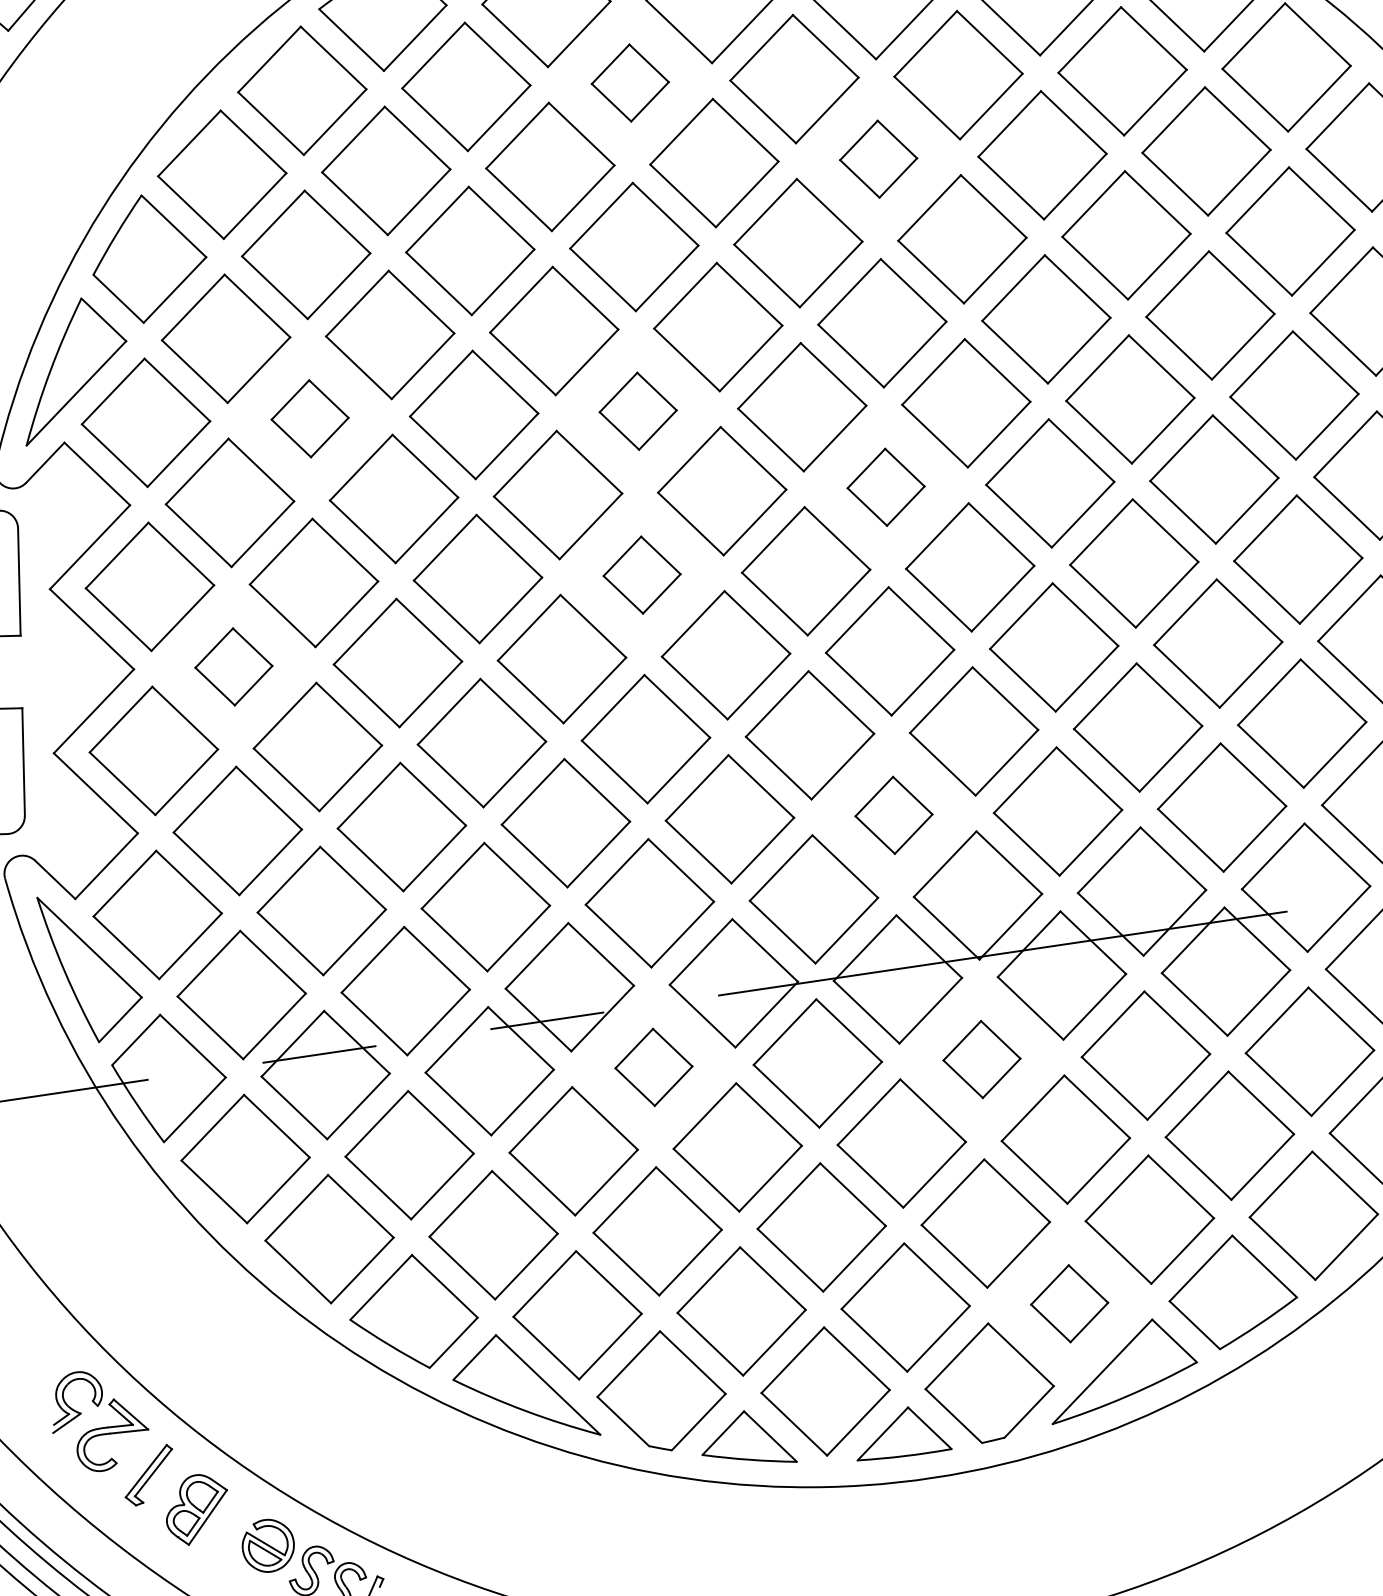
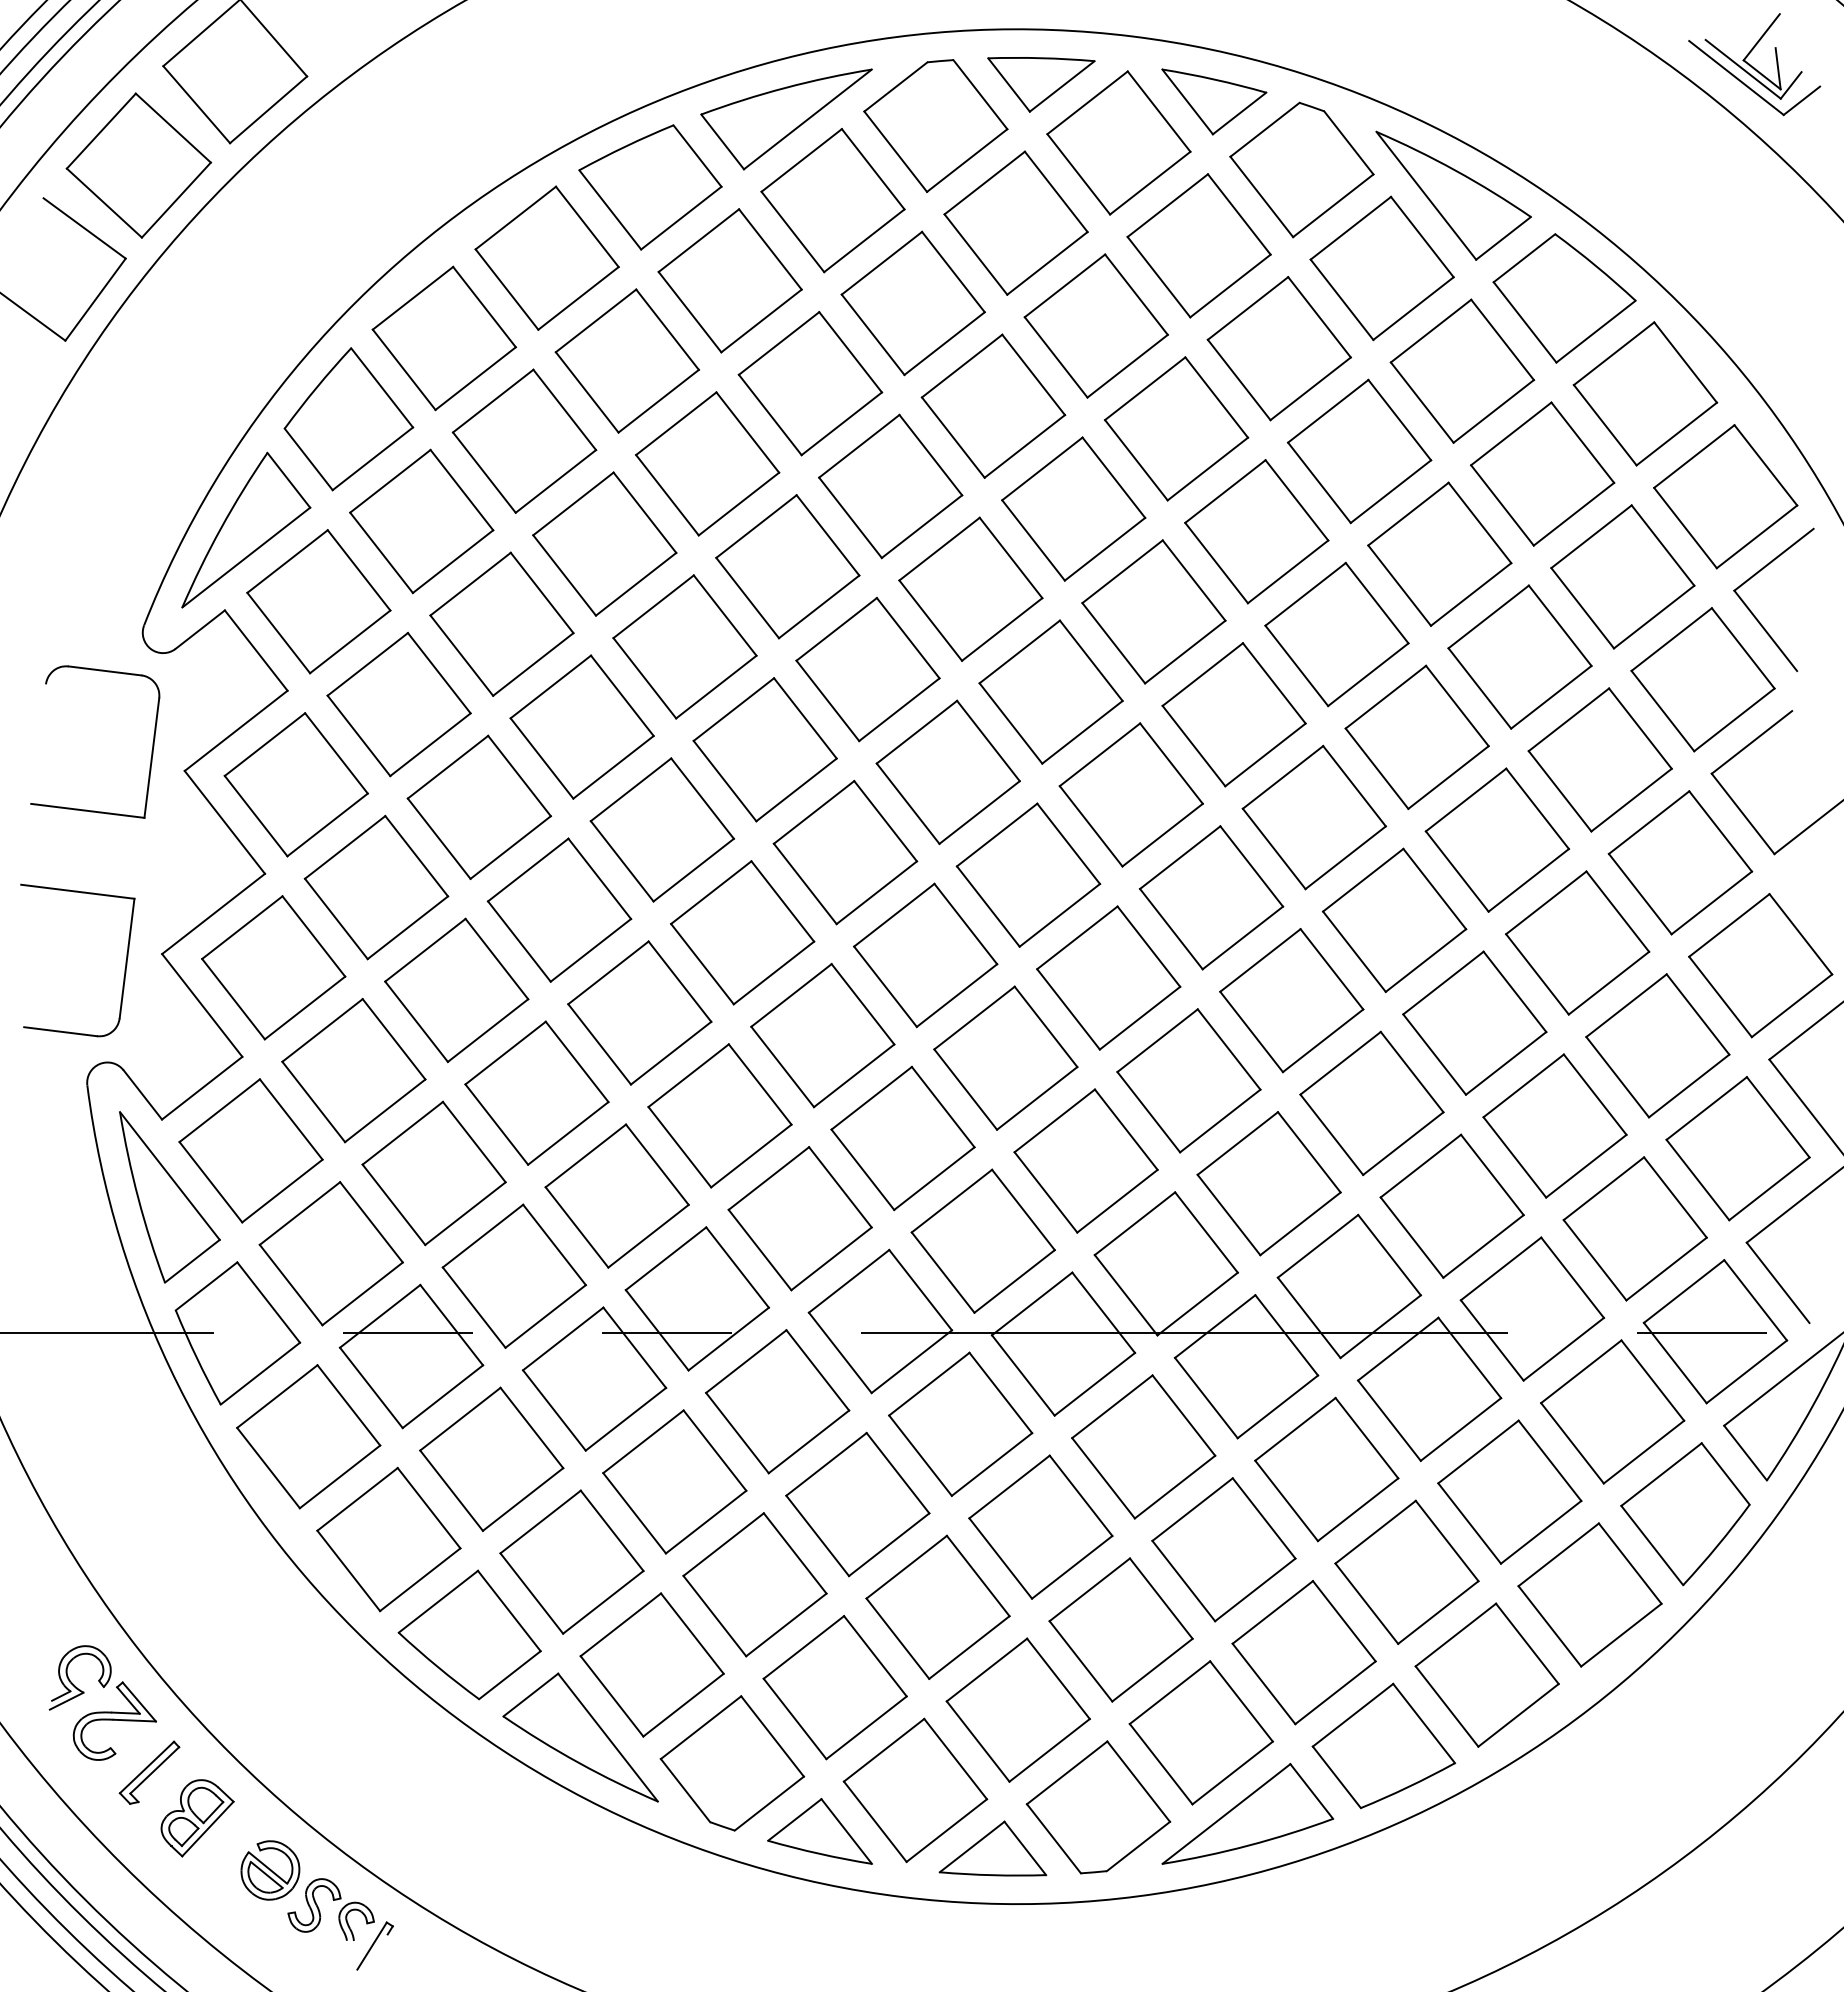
part: (629, 83) -> (912, 303), size x1.67
part: (878, 158) -> (1176, 428), size x1.67
part: (637, 411) -> (867, 669), size x1.67
part: (309, 418) -> (501, 623), size x1.67
part: (885, 487) -> (1130, 794), size x1.67
part: (642, 575) -> (845, 852), size x1.67
part: (233, 666) -> (376, 887), size x1.67
part: (893, 814) -> (1085, 1160), size x1.67
part: (981, 1059) -> (1143, 1446), size x1.67
part: (653, 1067) -> (777, 1401), size x1.67
part: (1068, 1303) -> (1200, 1732), size x1.67

